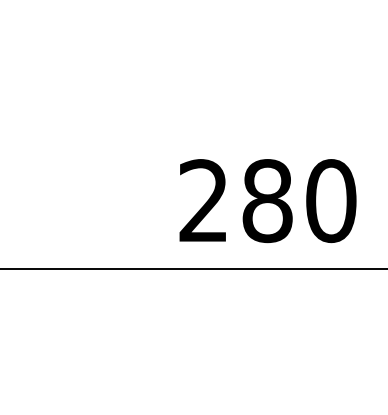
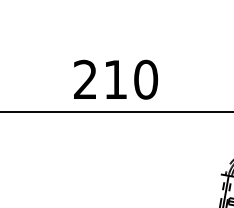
text: (266, 200) -> (115, 79), 280 -> 210

